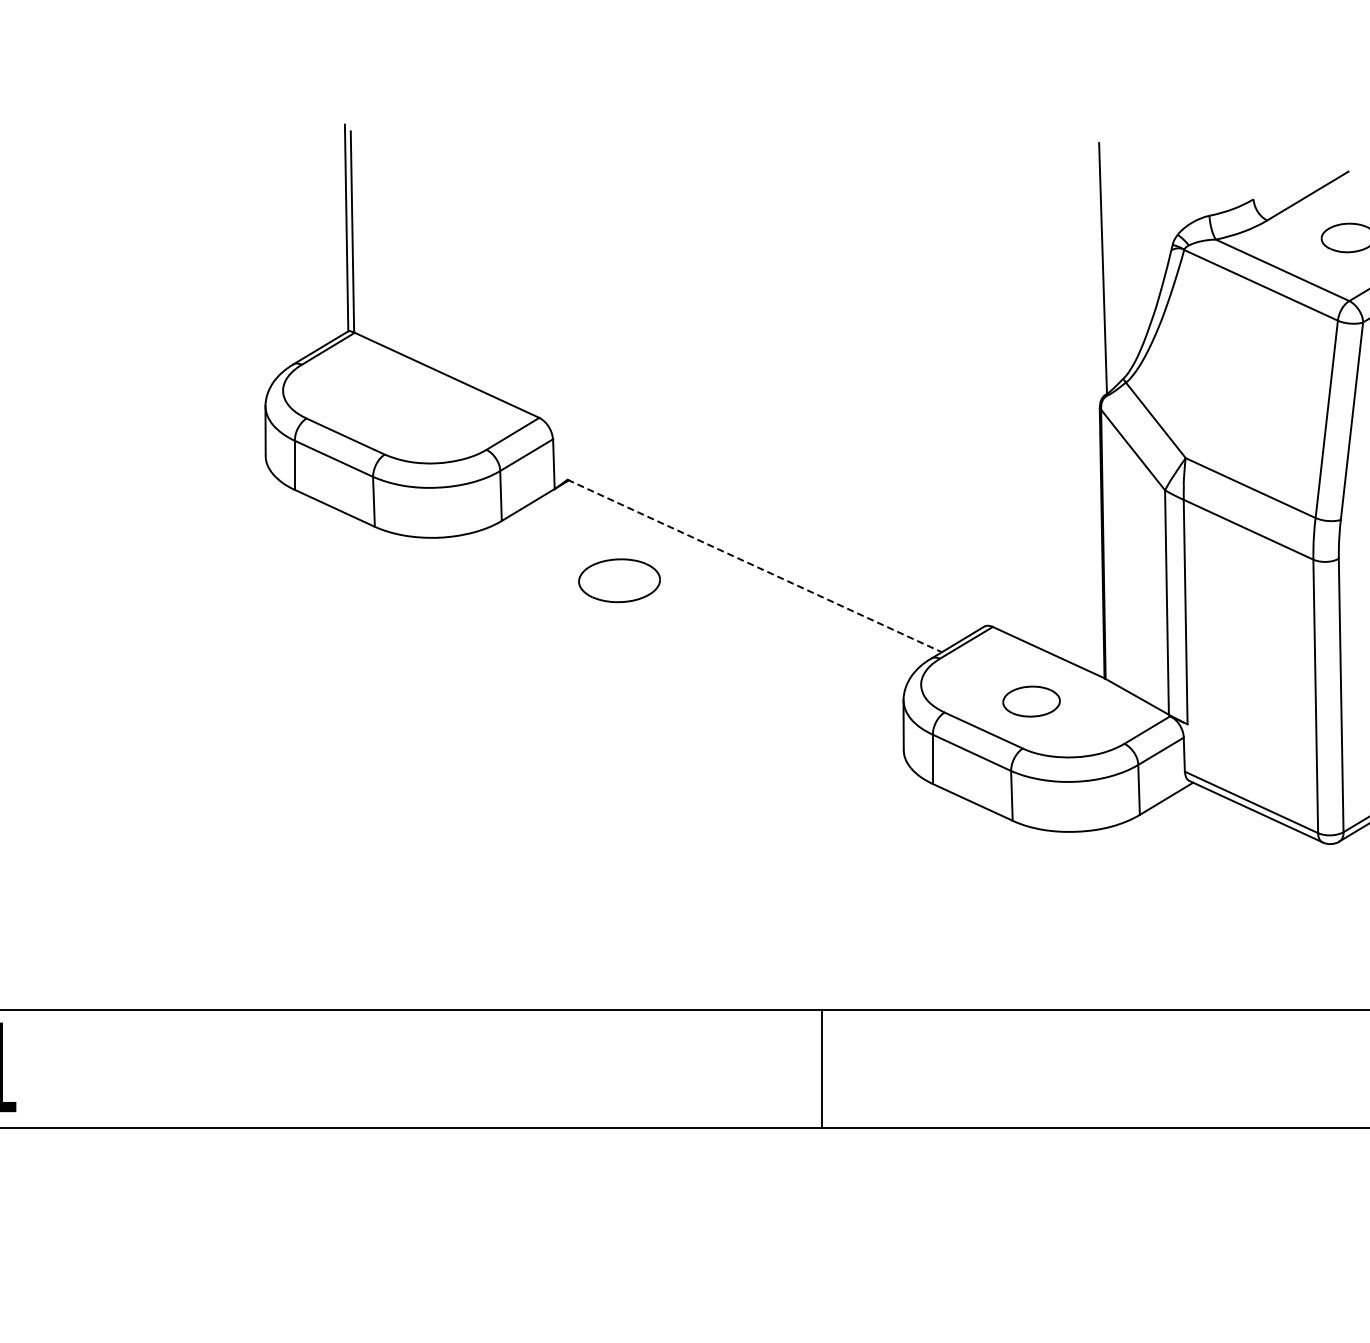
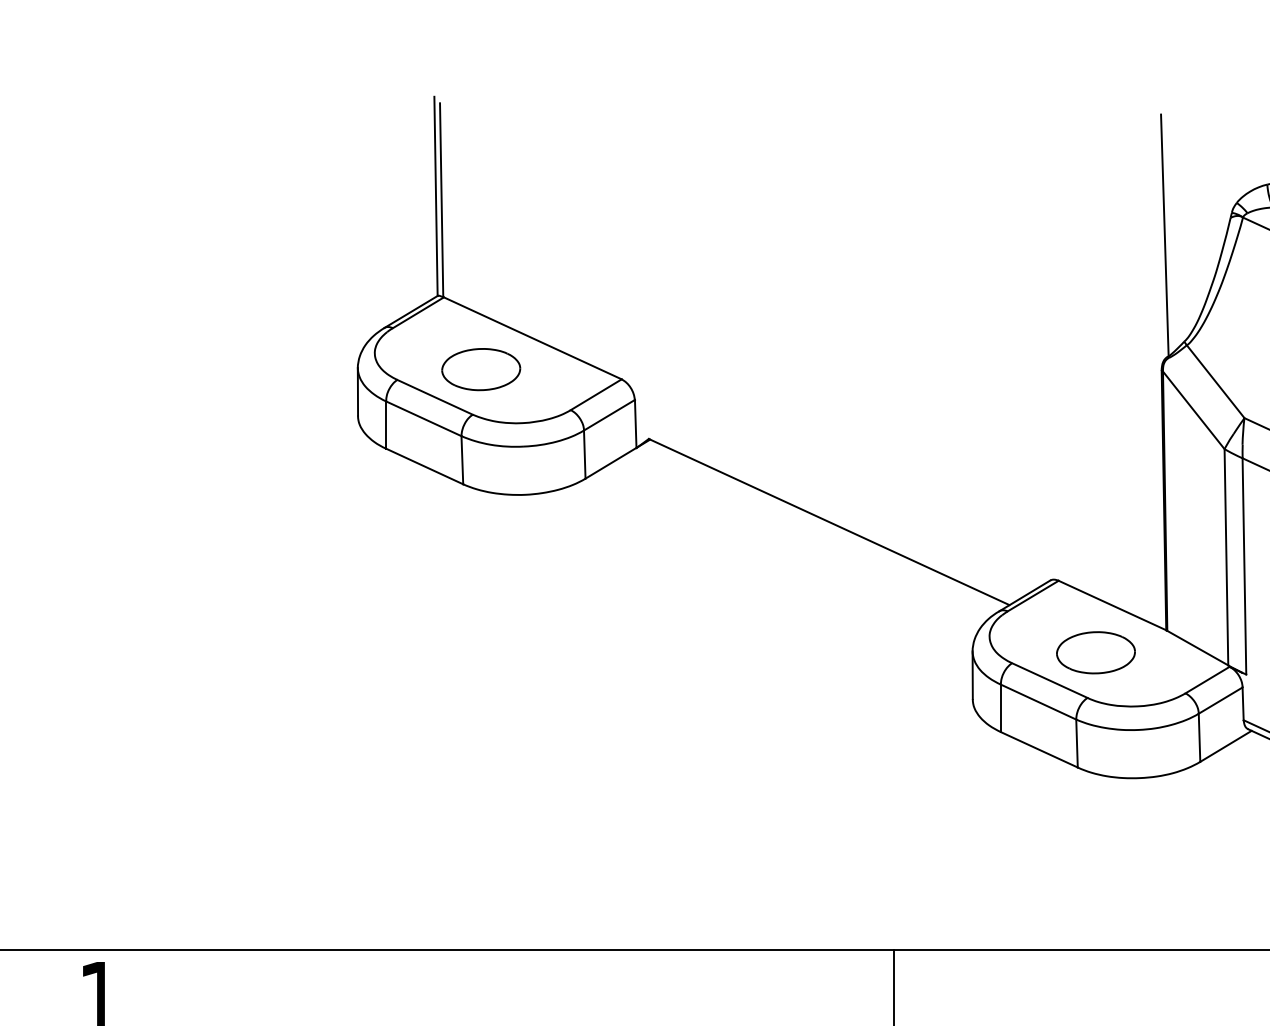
line: (755, 566) -> (829, 522), dashed -> solid
part: (619, 580) -> (481, 369), moved
part: (1031, 701) -> (1095, 652), size x1.43

